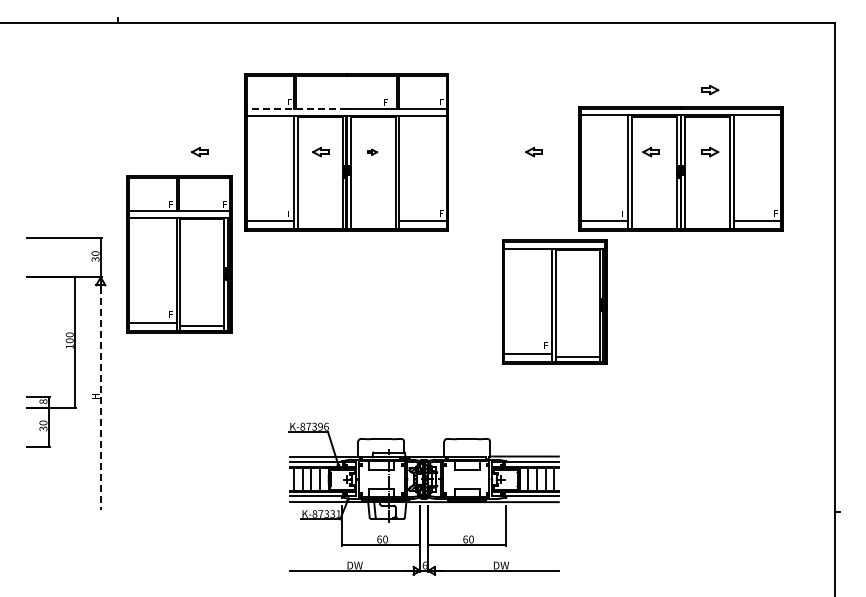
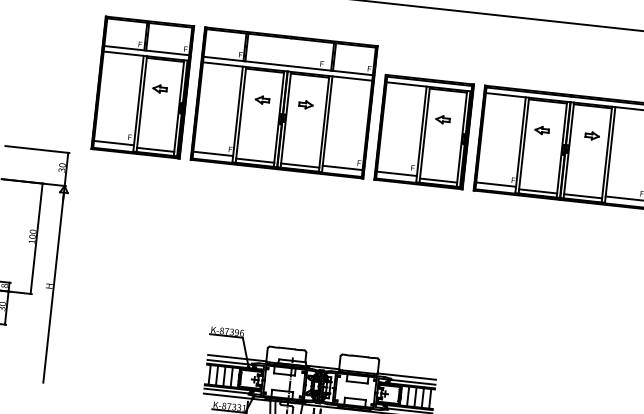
part: (710, 90) -> (598, 83), removed
line: (296, 109) -> (245, 61), dashed -> solid
part: (372, 152) -> (306, 105), size x1.67
line: (319, 223) -> (254, 160), added
line: (372, 223) -> (299, 165), added
line: (653, 223) -> (537, 191), added
line: (706, 223) -> (582, 196), added
part: (179, 254) -> (142, 87), moved
part: (554, 301) -> (424, 131), moved
line: (100, 398) -> (53, 288), dashed -> solid

